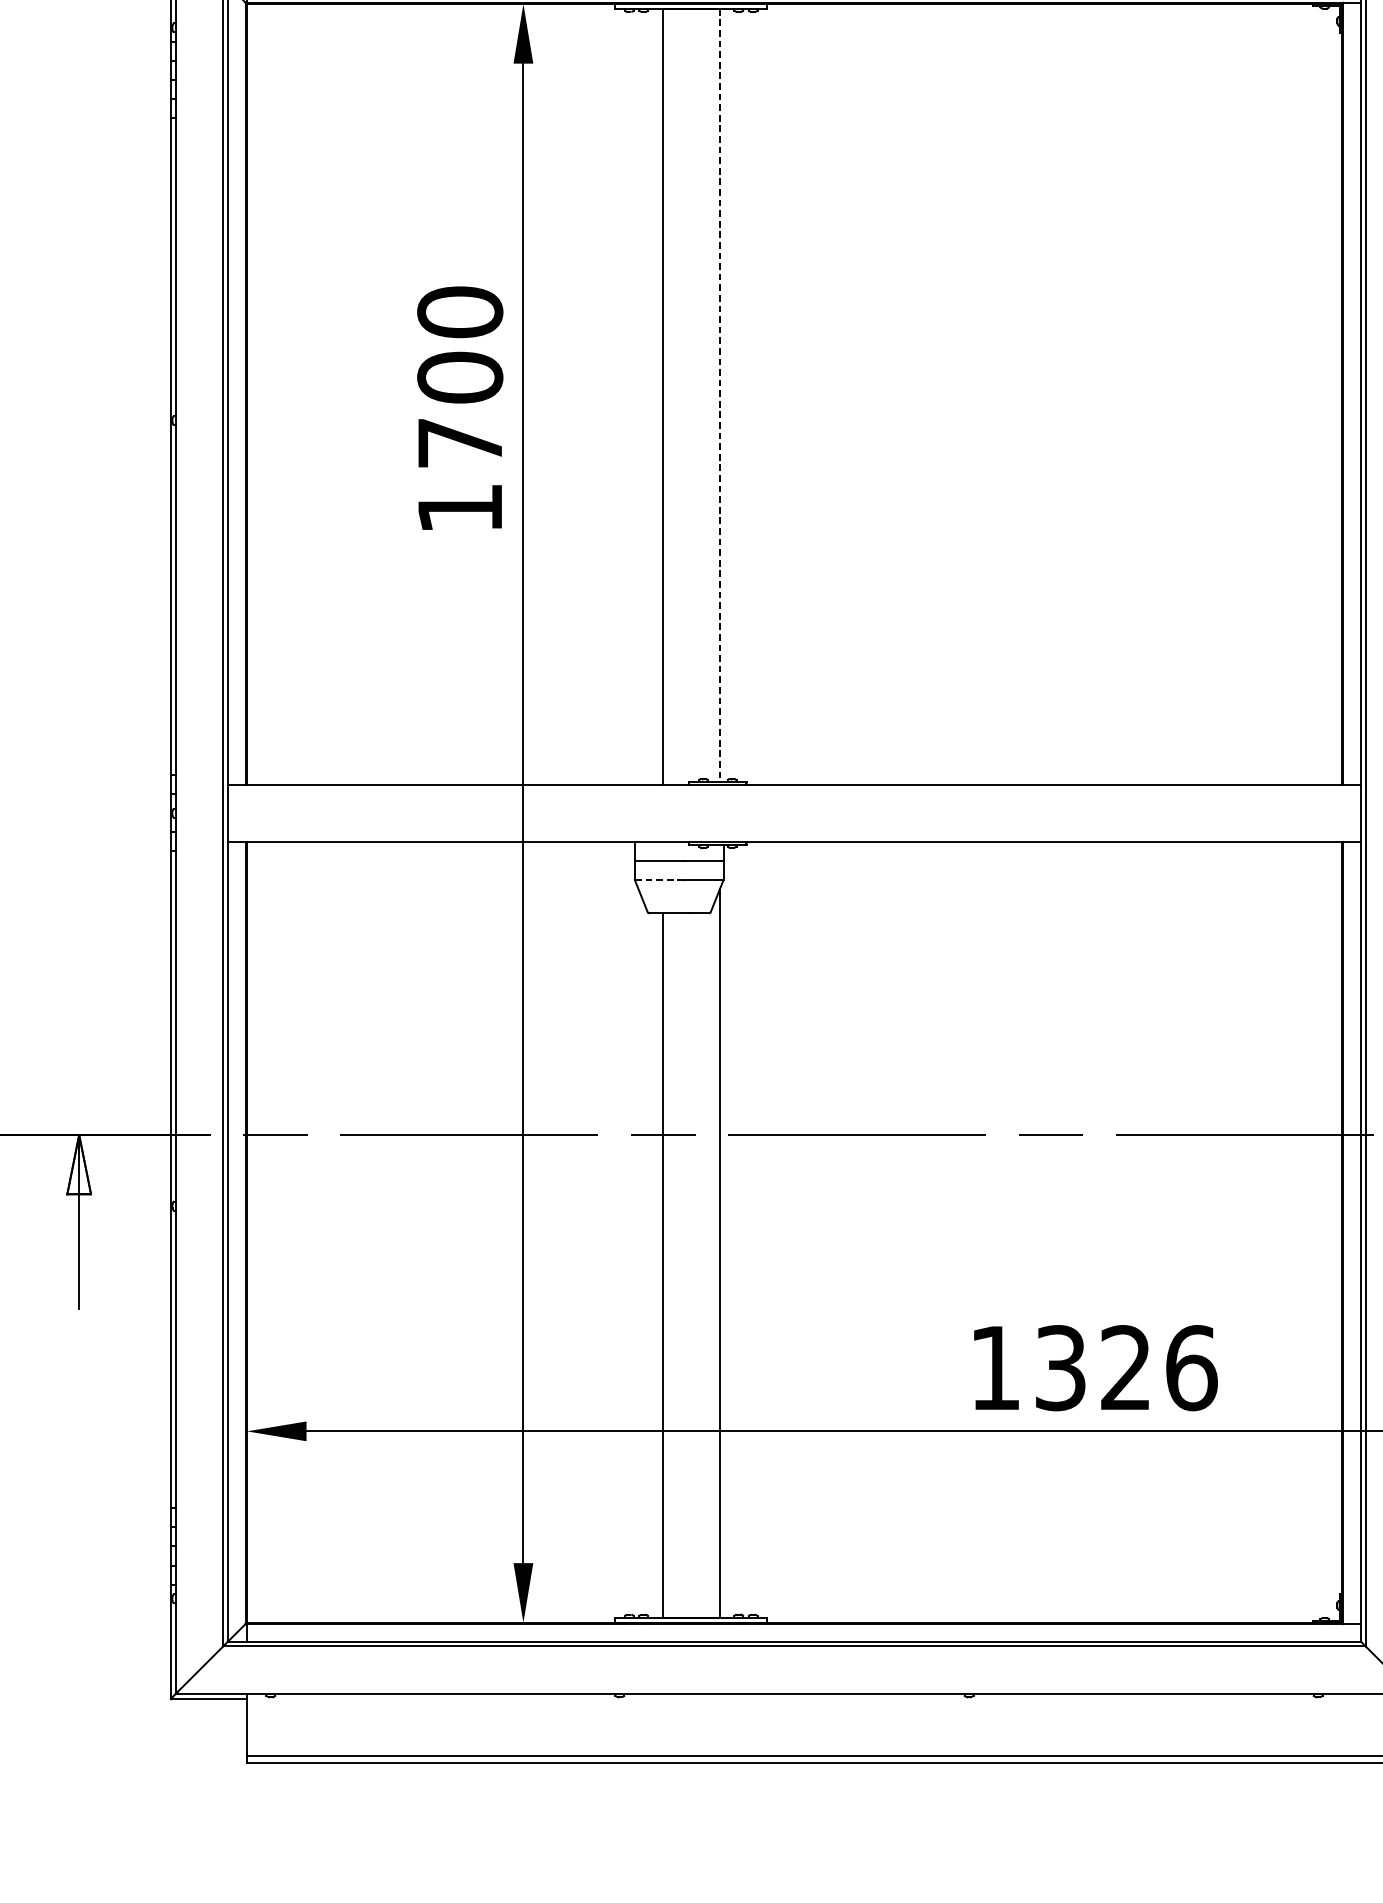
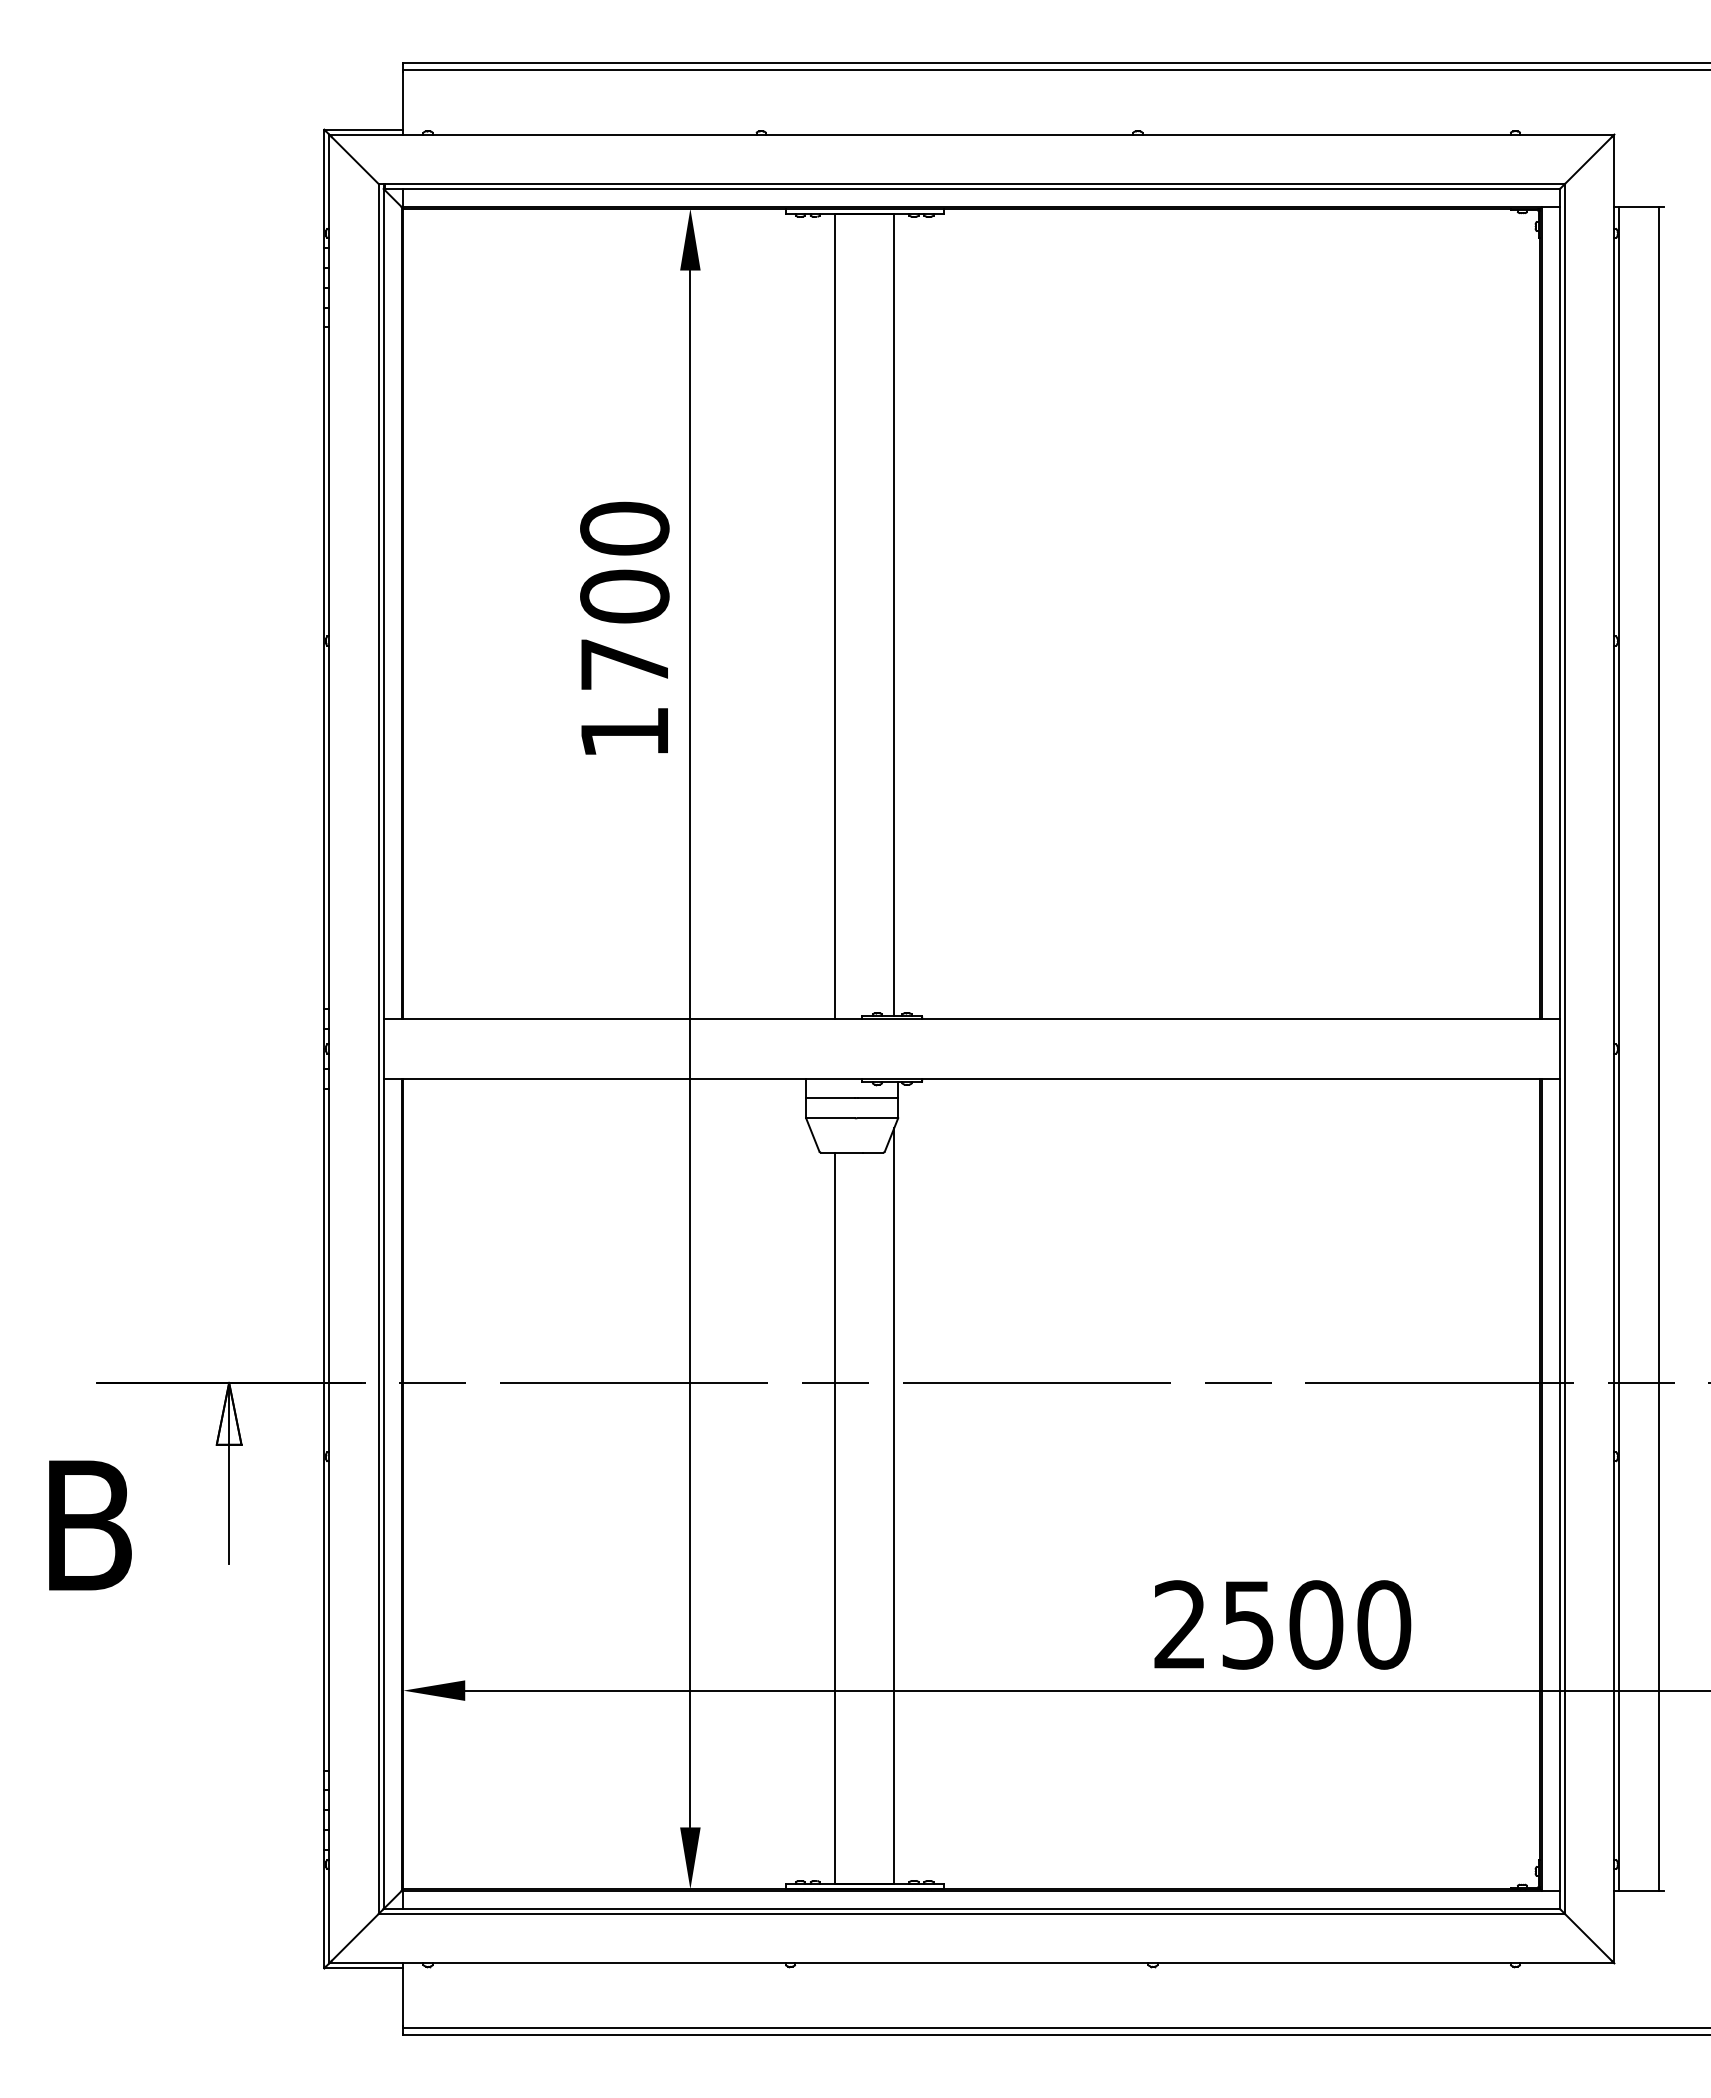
line: (719, 395) -> (894, 615), dashed -> solid
line: (659, 880) -> (831, 1118), dashed -> solid
text: (1093, 1367) -> (1282, 1624), 1326 -> 2500

